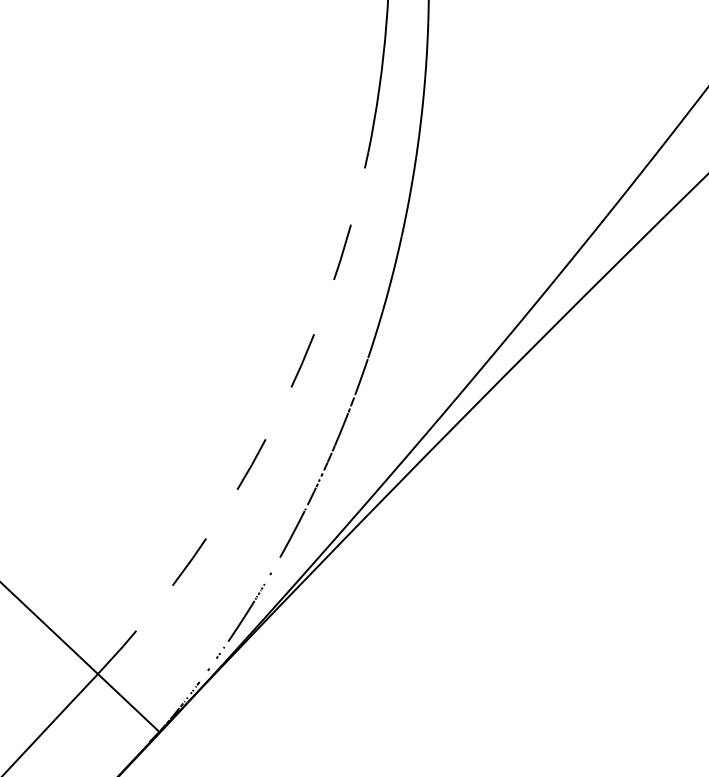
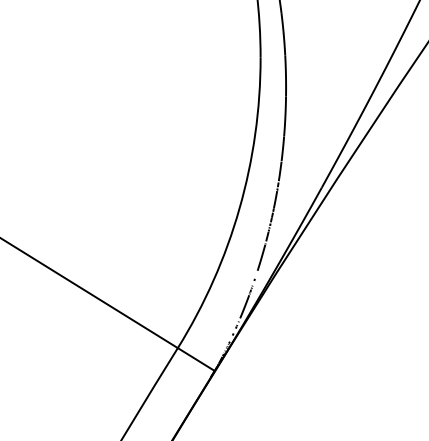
arc: (269, 431) -> (239, 208), dashed -> solid

